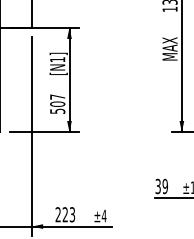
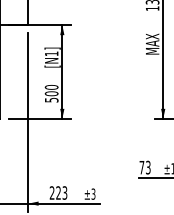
text: (57, 96) -> (51, 86), 507 -> 500
text: (161, 186) -> (144, 167), 39 -> 73
text: (103, 215) -> (92, 193), ±4 -> ±3

